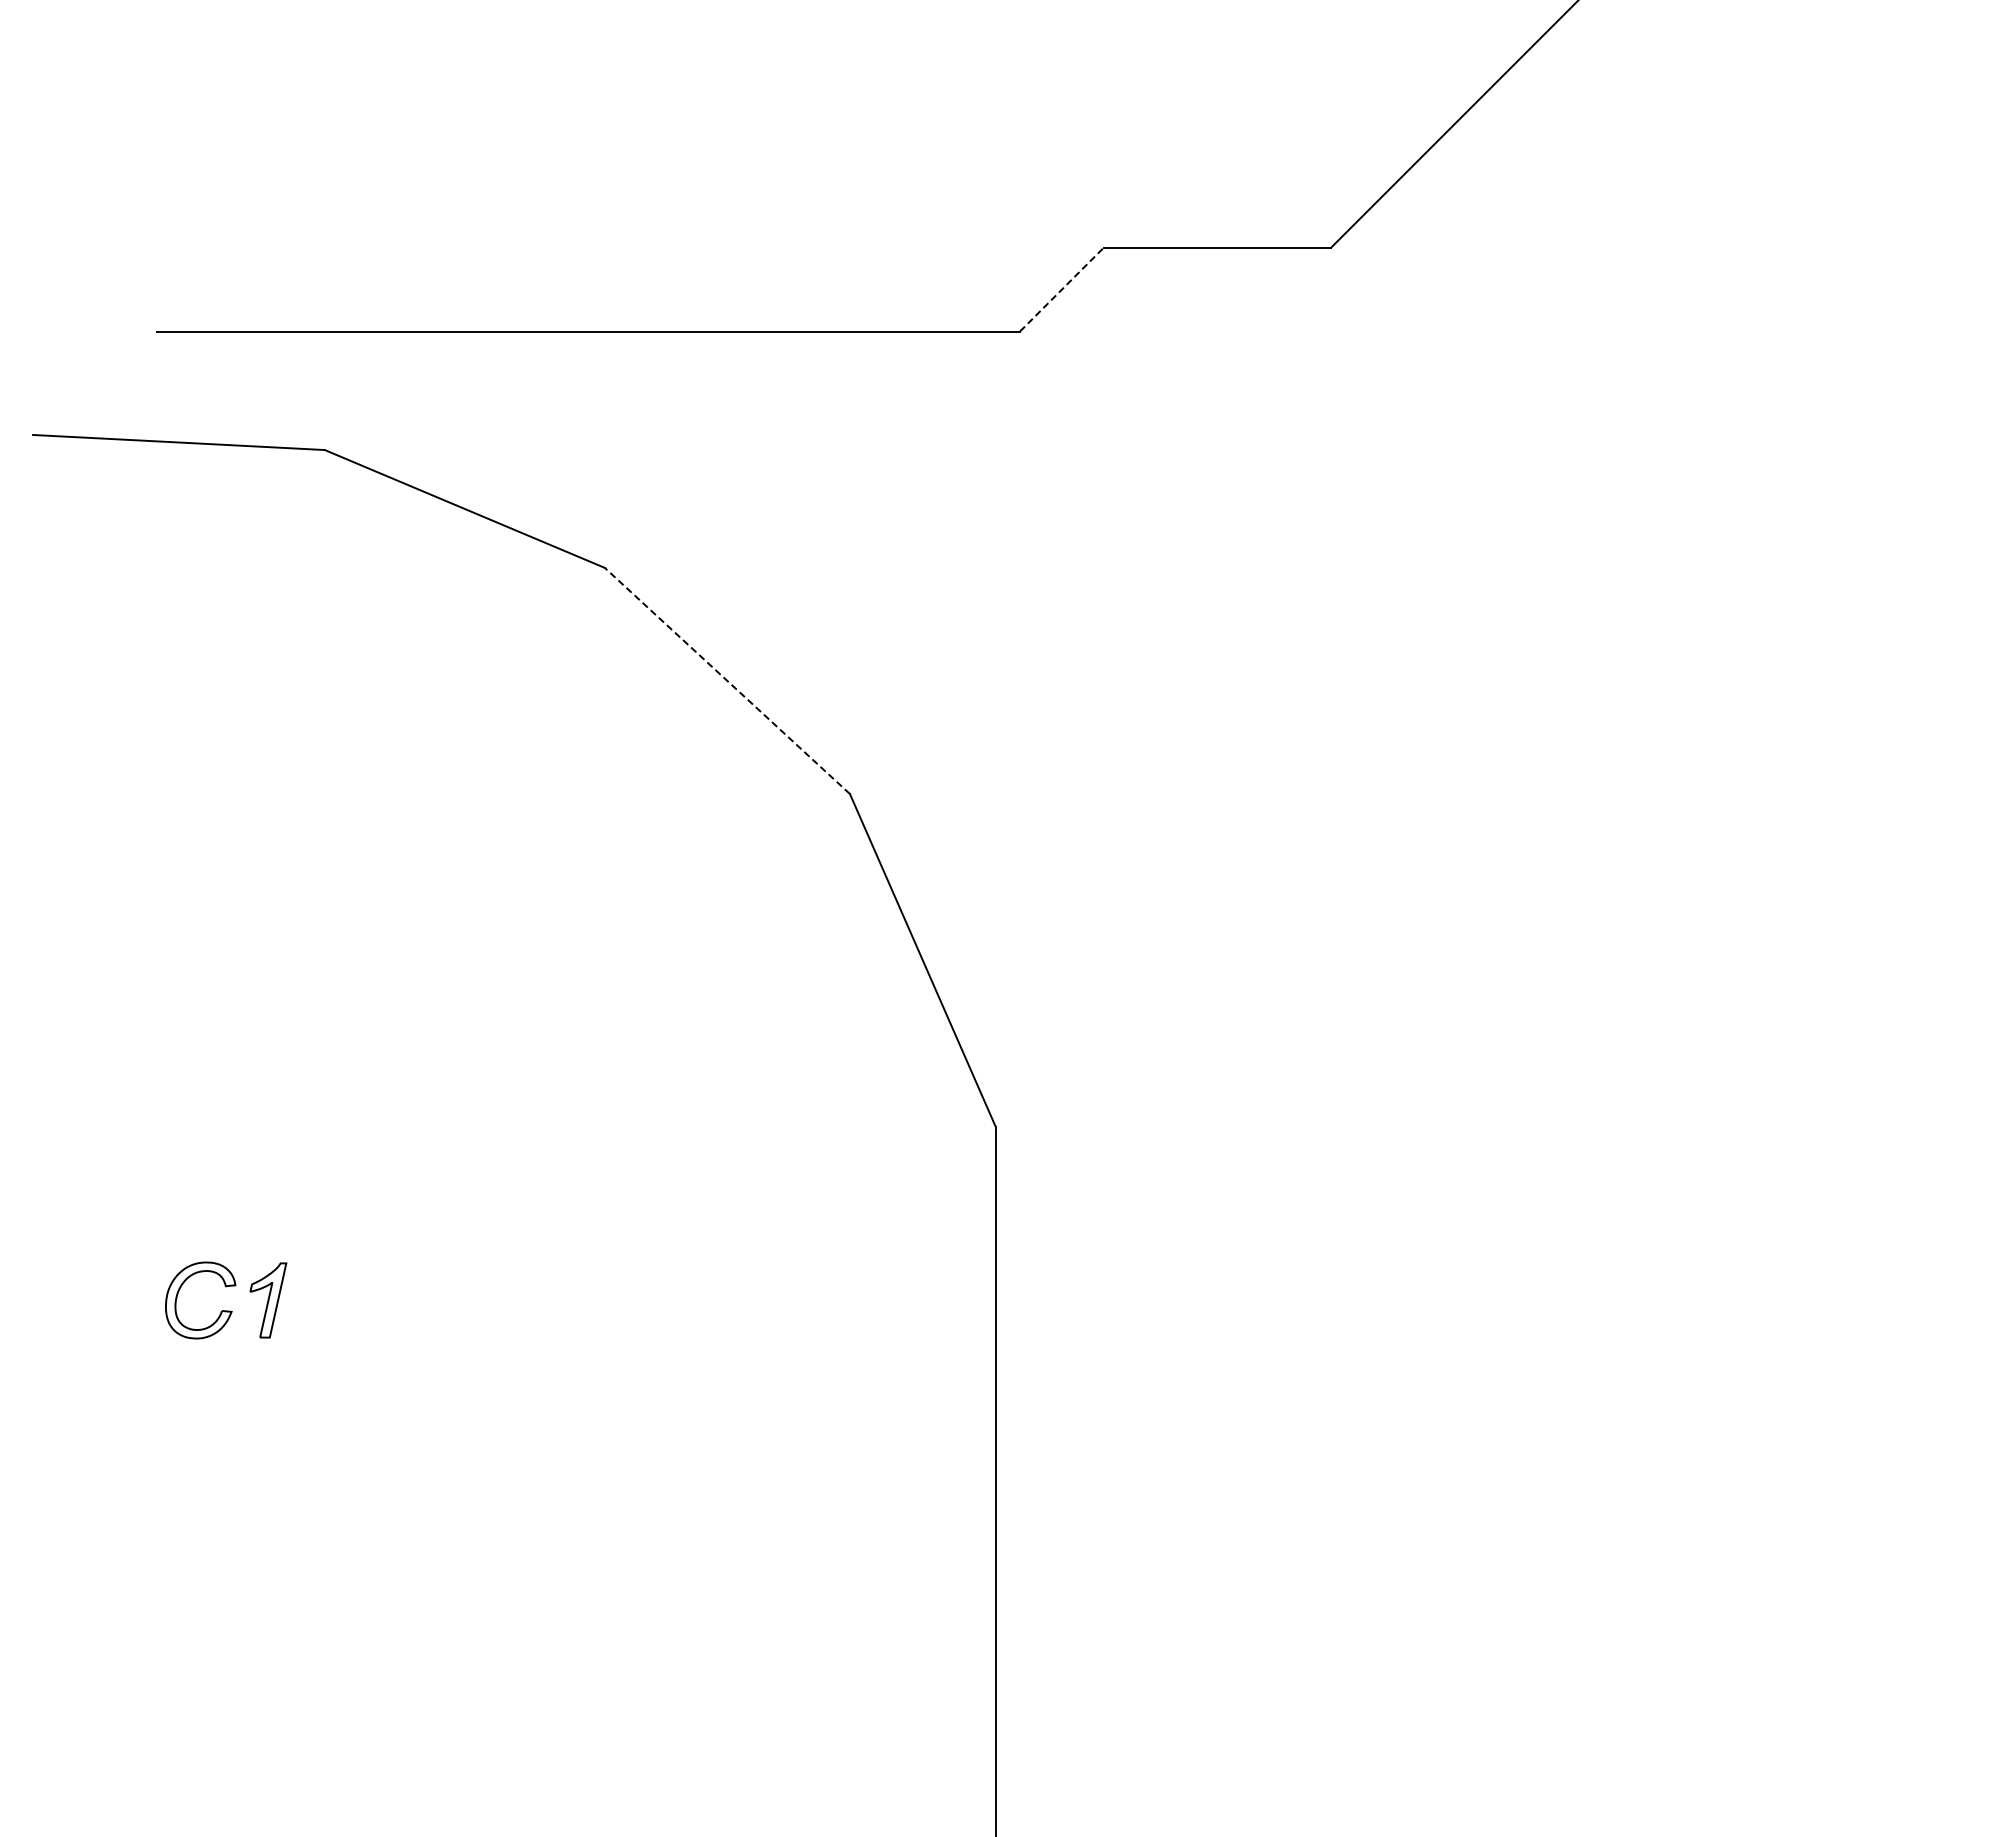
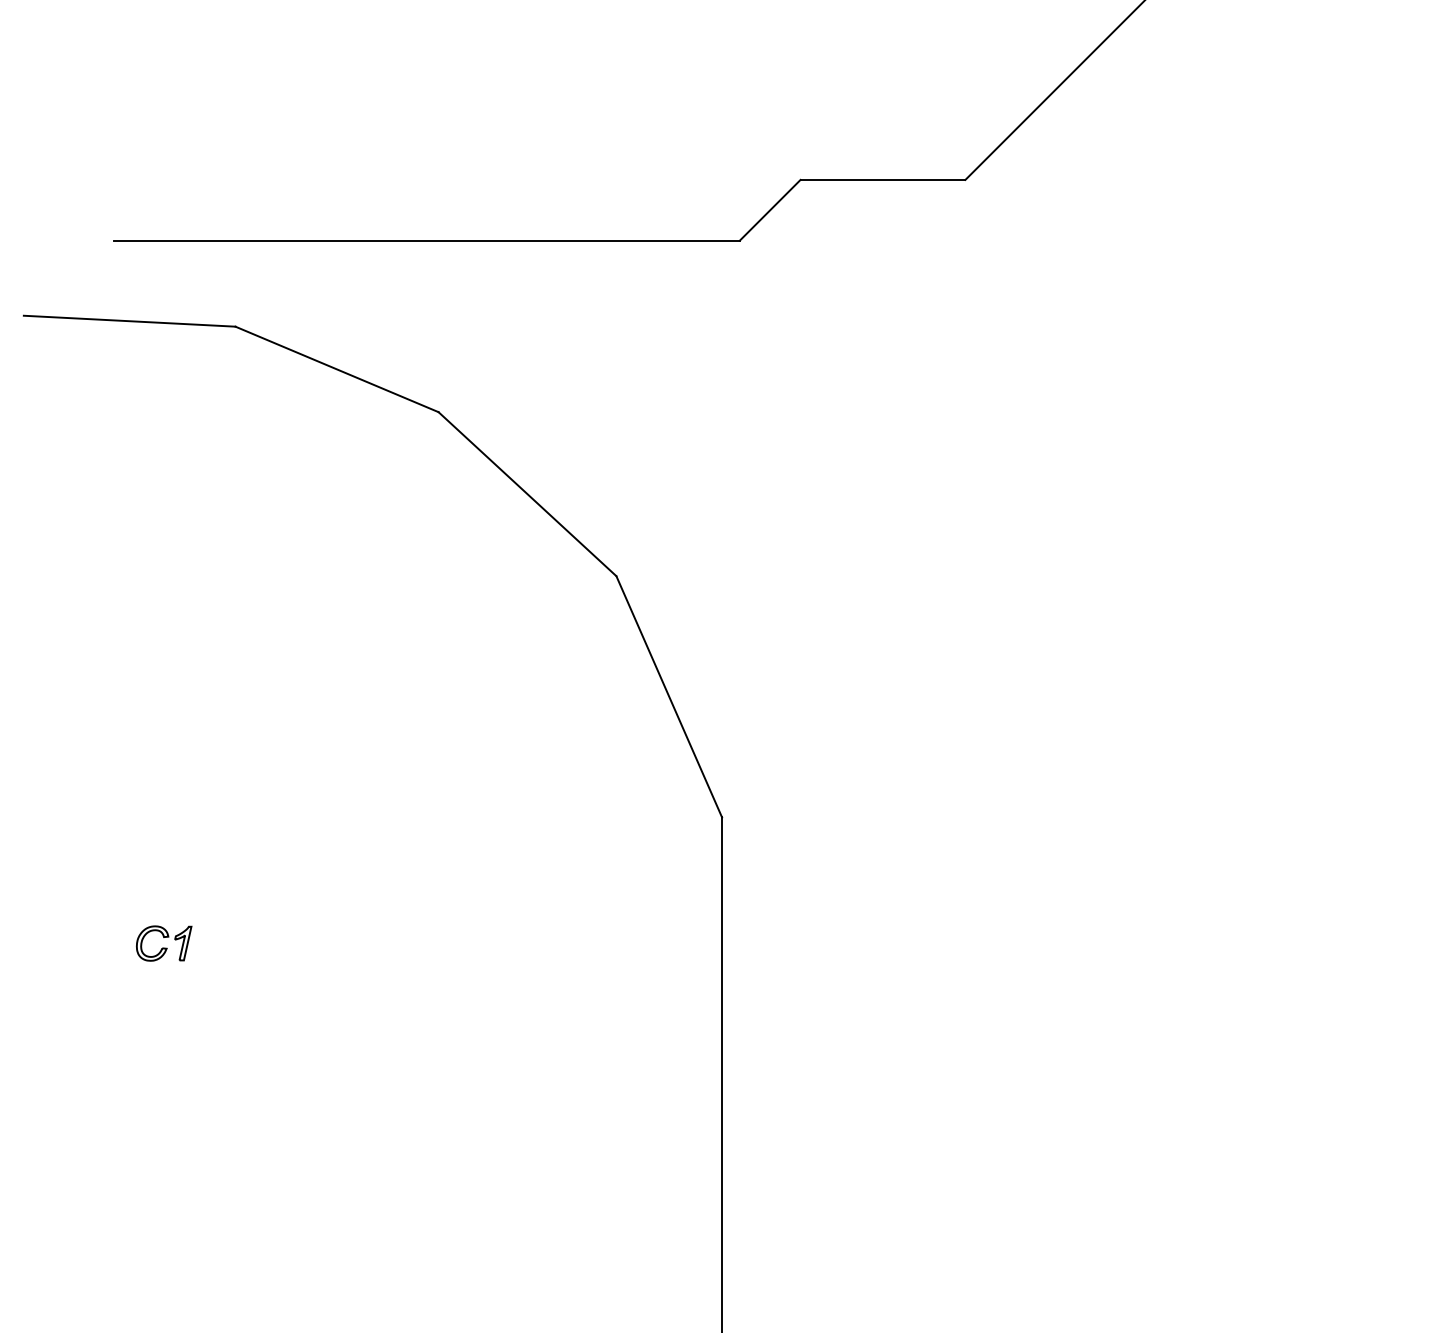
line: (1062, 289) -> (770, 210), dashed -> solid
line: (727, 680) -> (527, 493), dashed -> solid
part: (226, 1300) -> (164, 943), size x0.62

